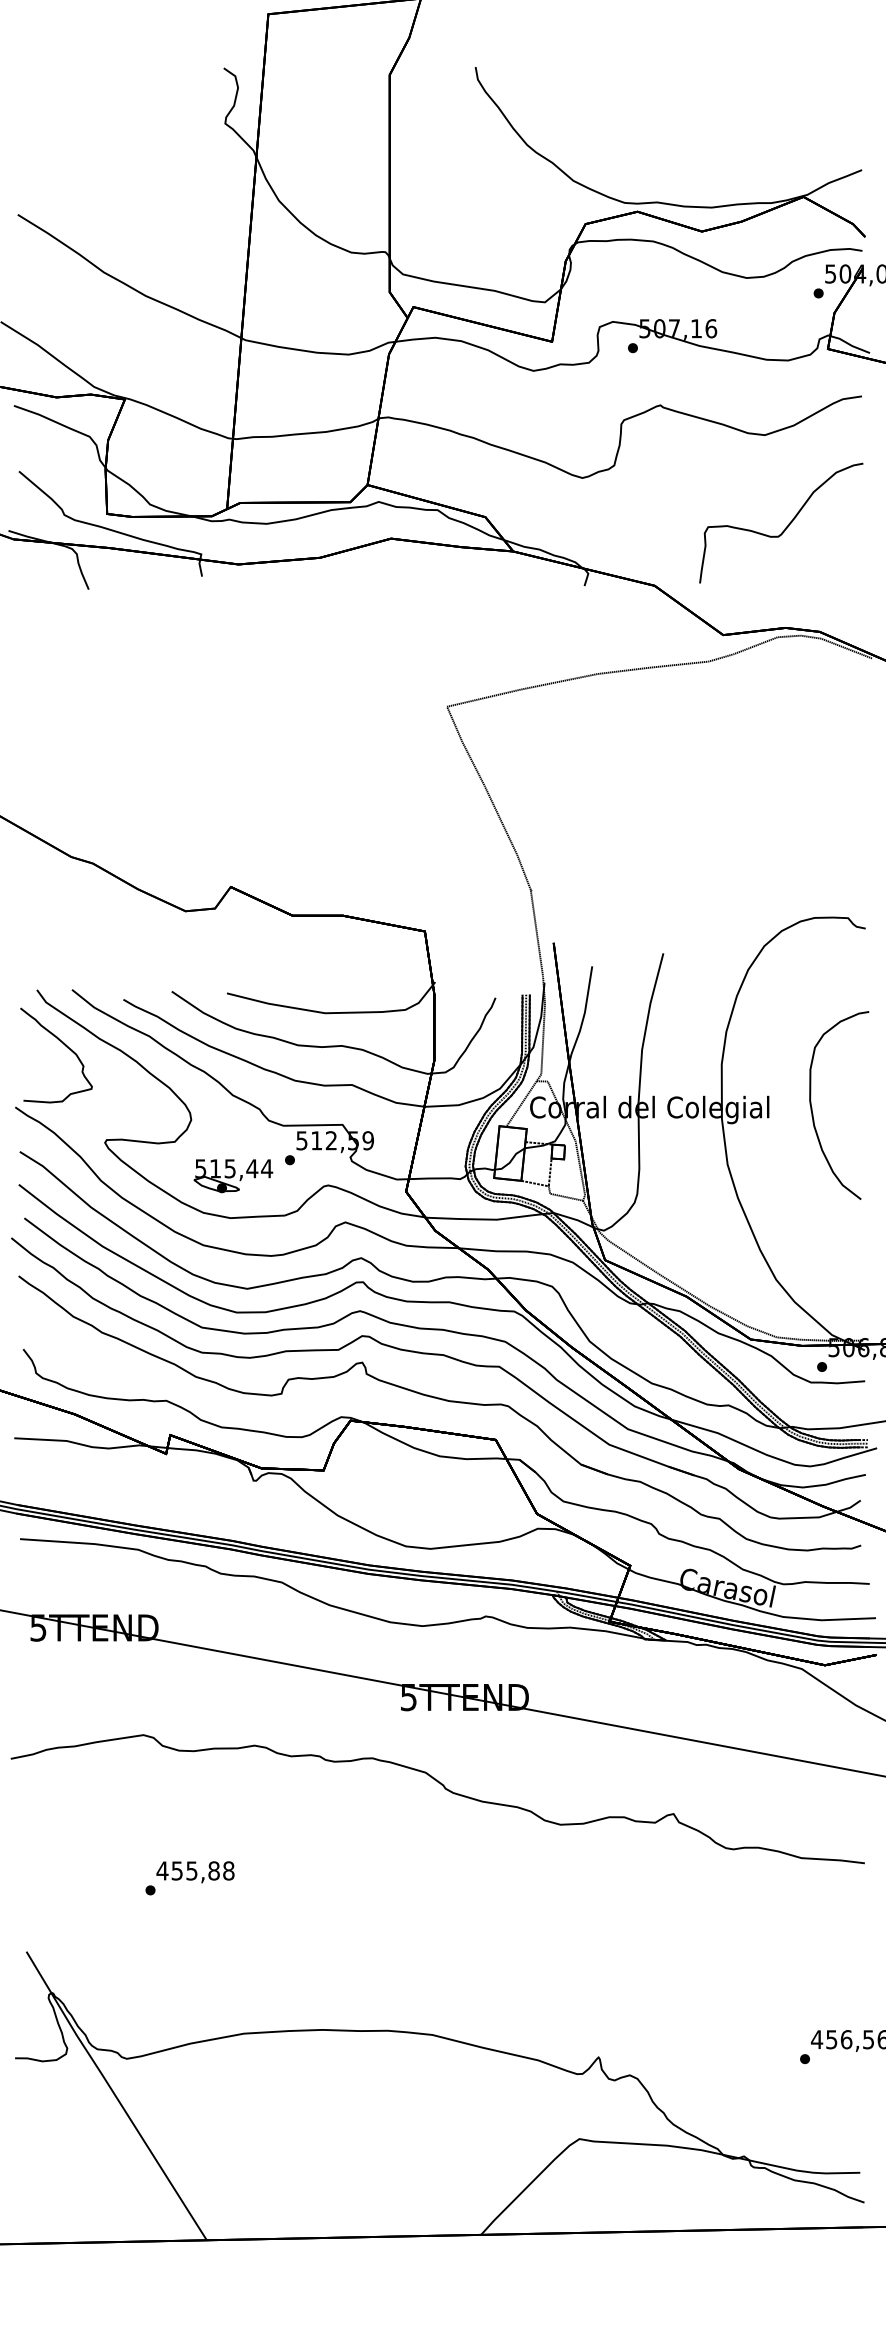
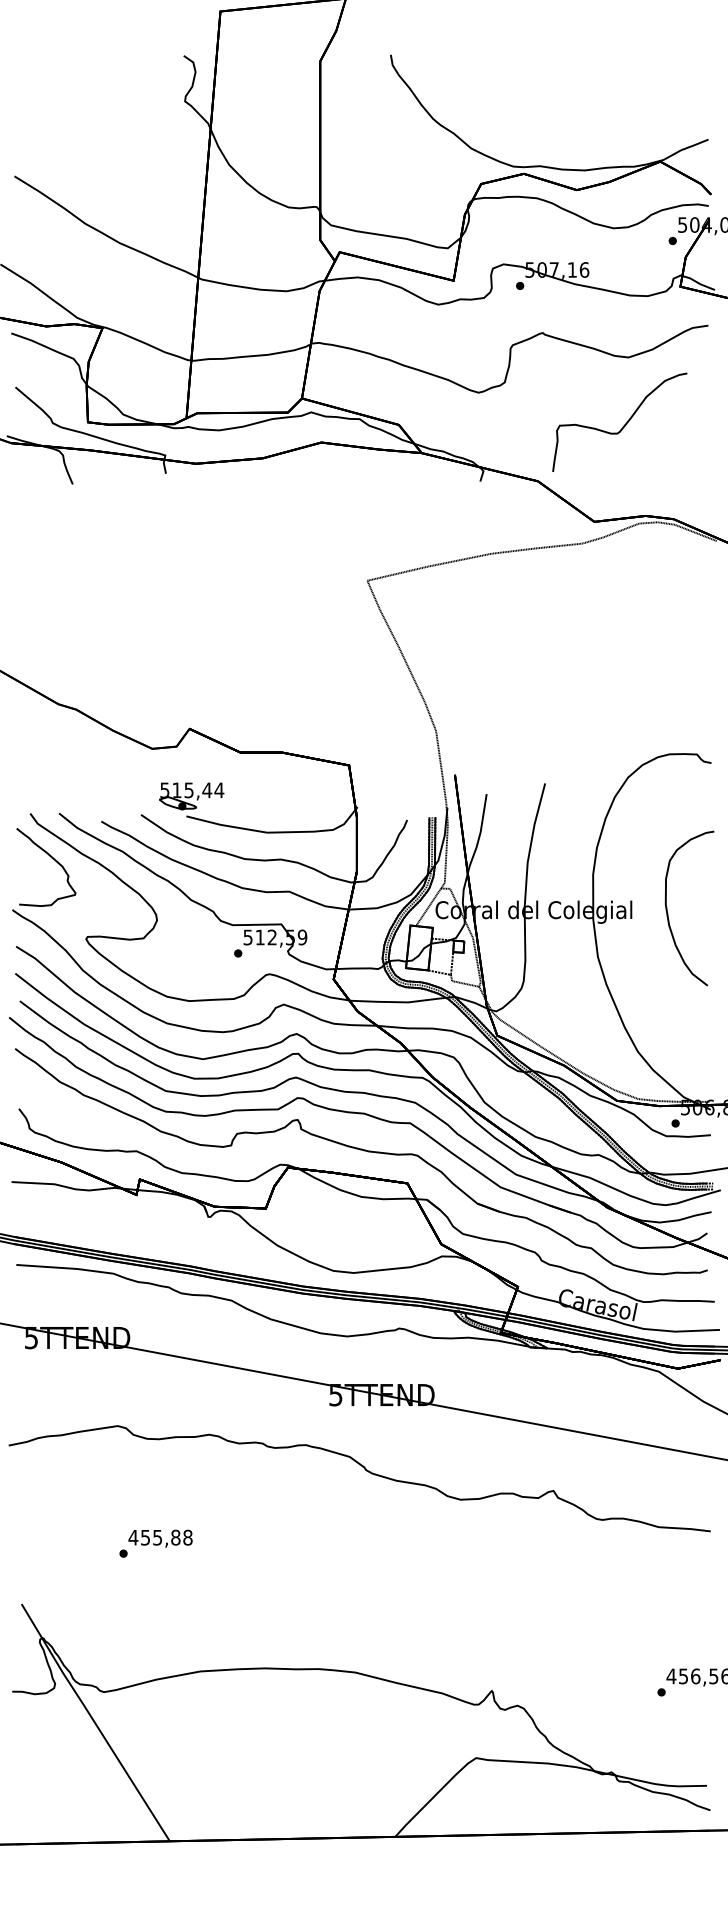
curve: (786, 526) -> (624, 425), moved
part: (233, 1176) -> (191, 796), moved

